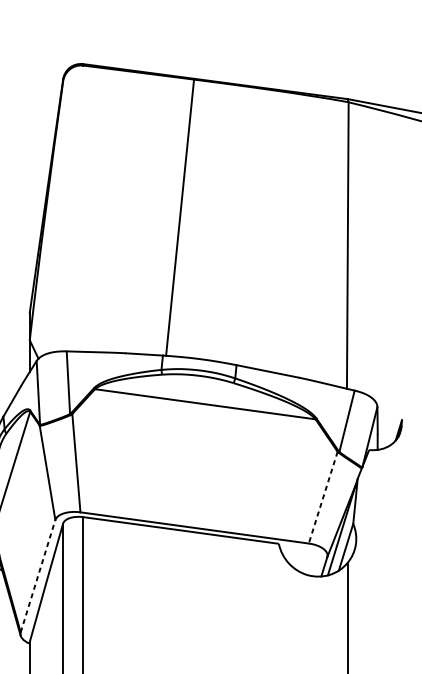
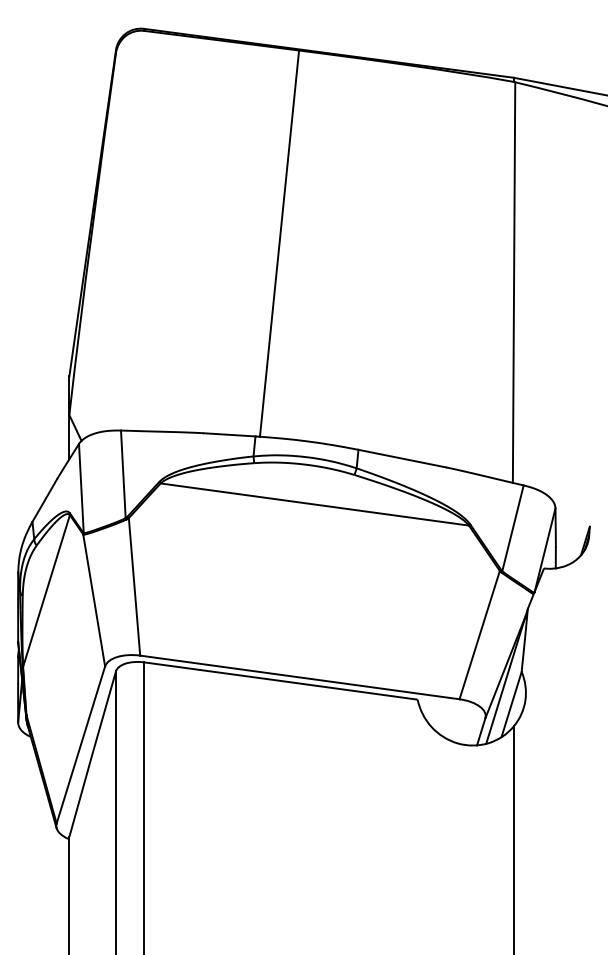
line: (323, 497) -> (479, 635), dashed -> solid
line: (38, 575) -> (81, 744), dashed -> solid

